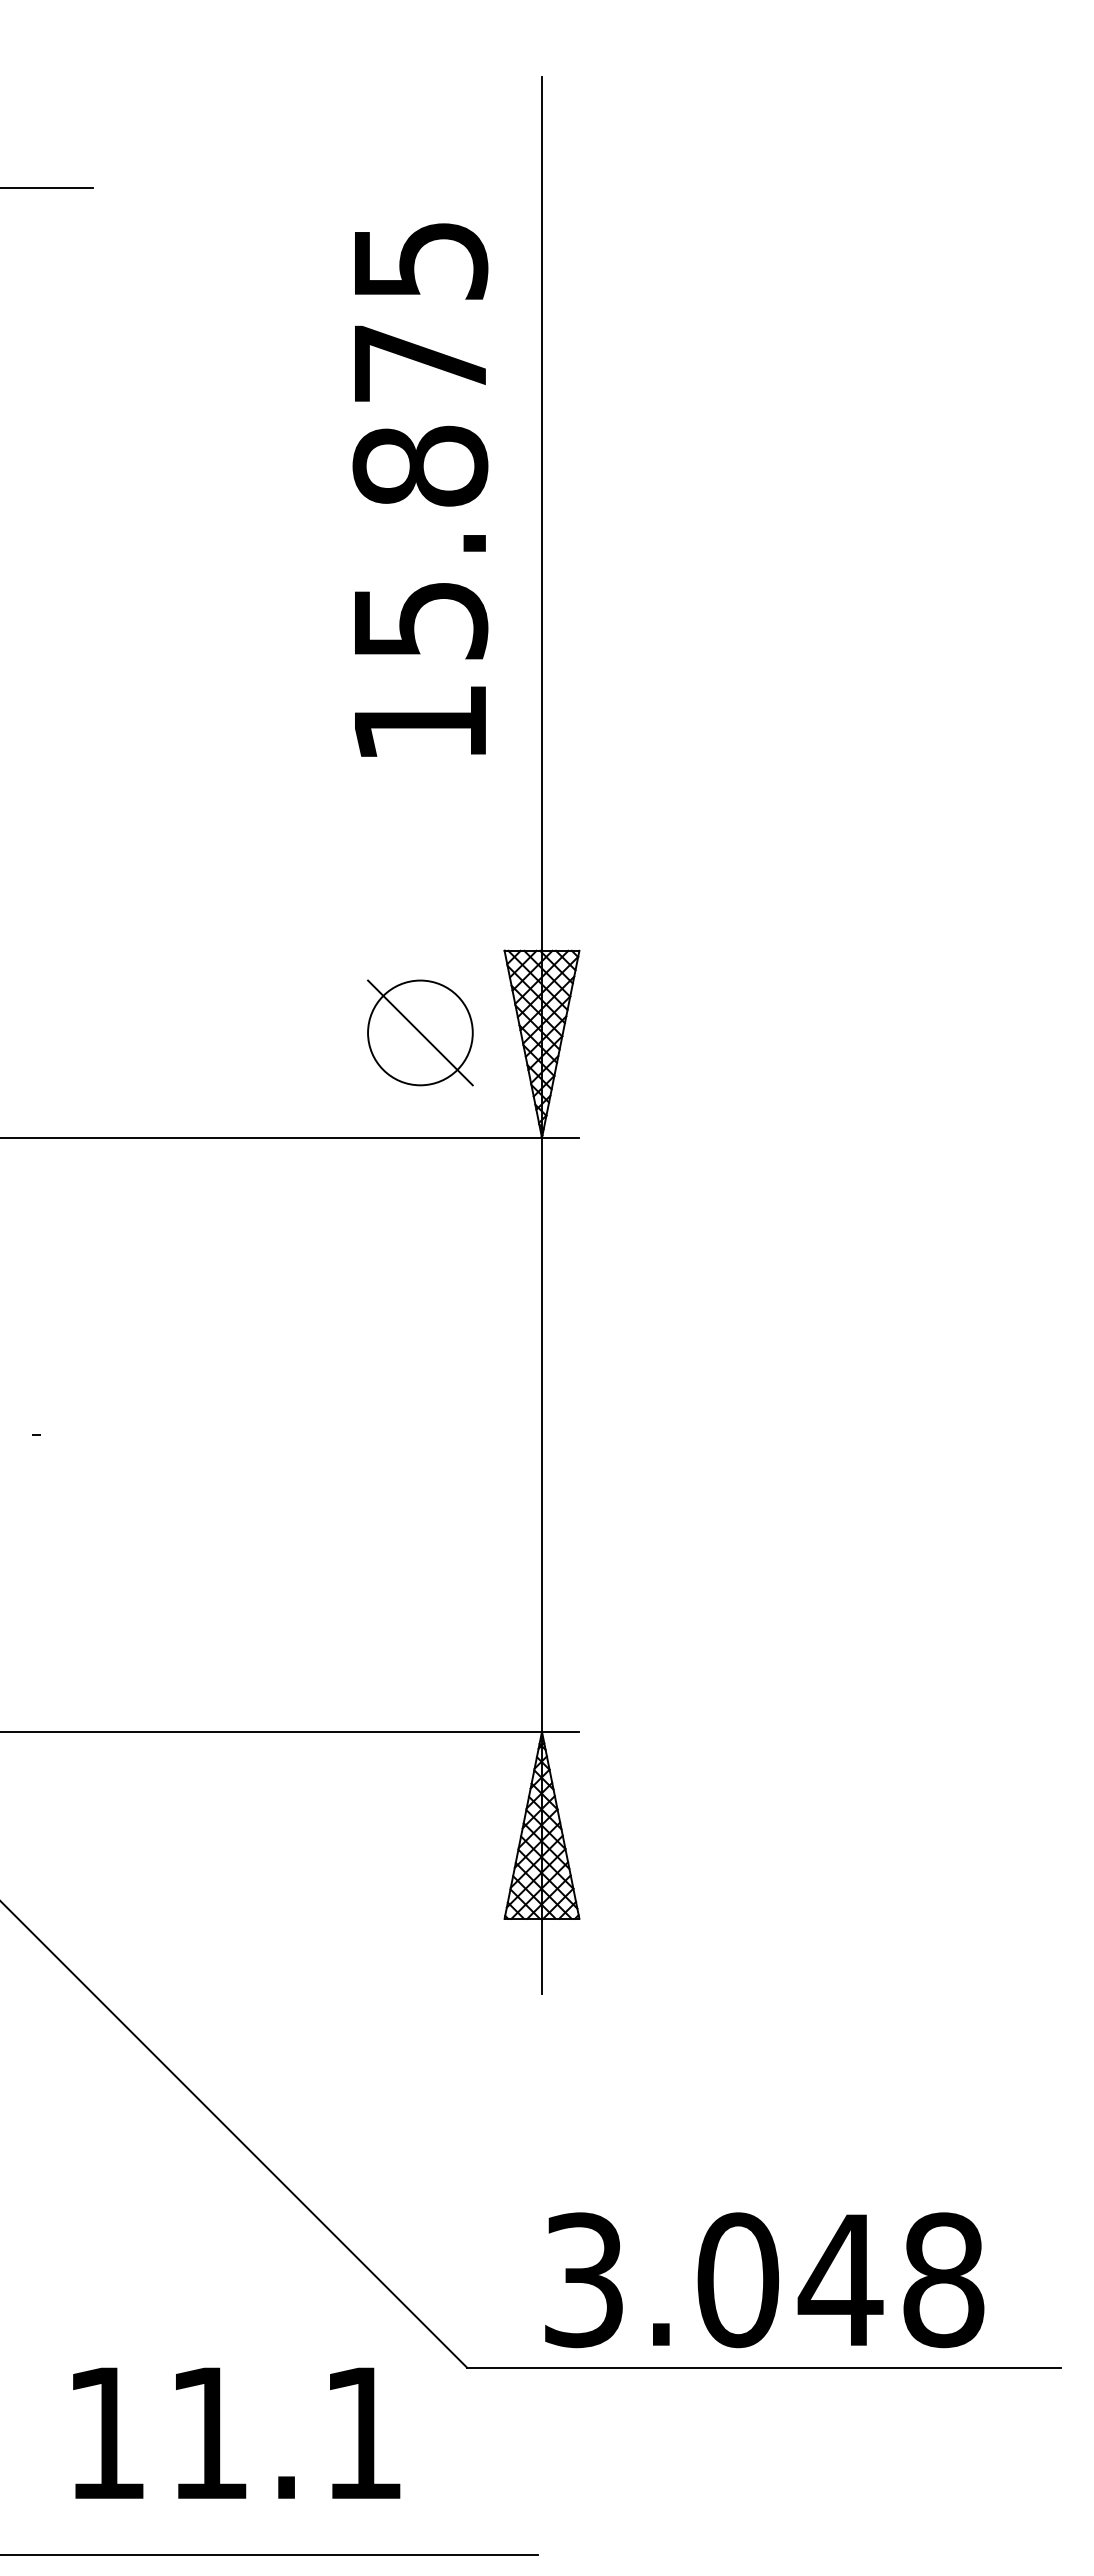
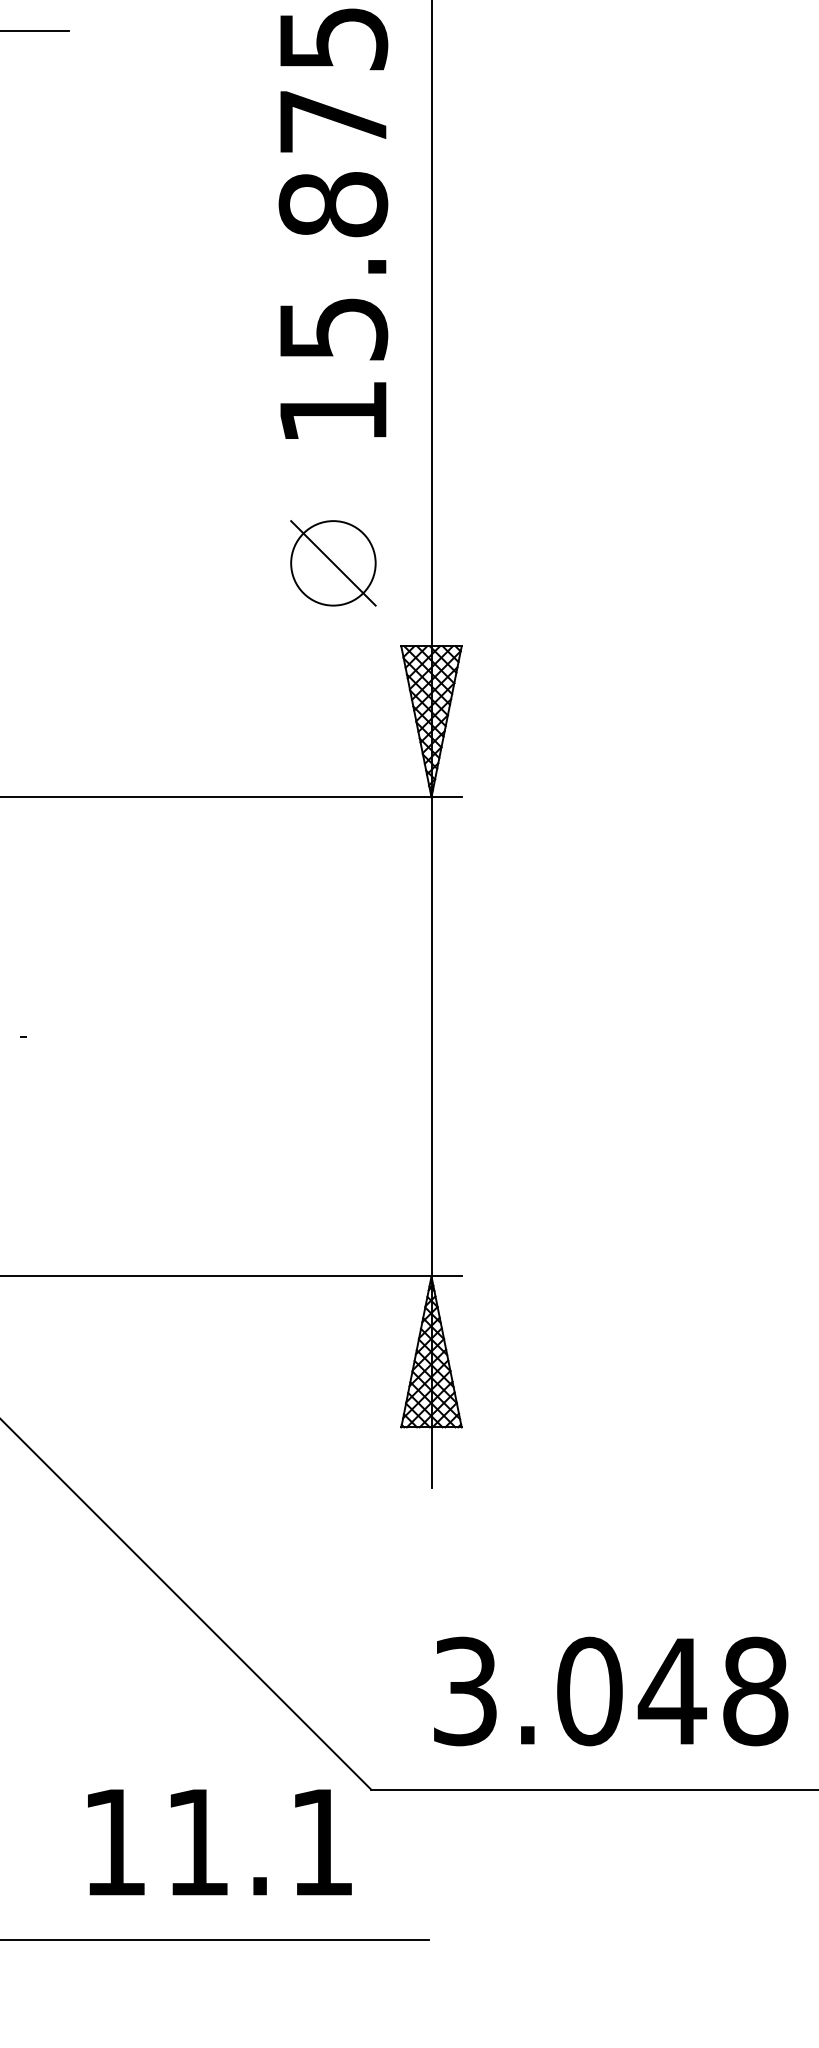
text: (420, 489) -> (333, 223), moved
part: (420, 1032) -> (333, 563), moved
text: (764, 2280) -> (611, 1691), moved
text: (236, 2432) -> (219, 1841), moved

